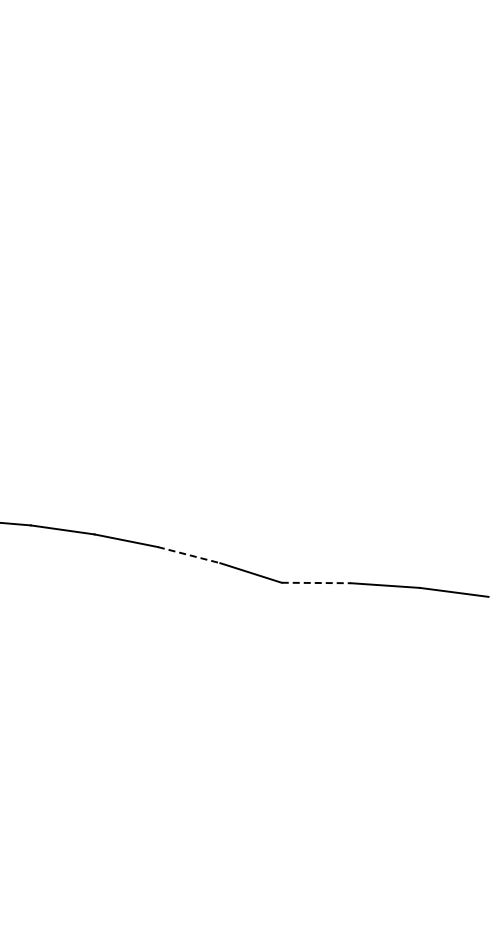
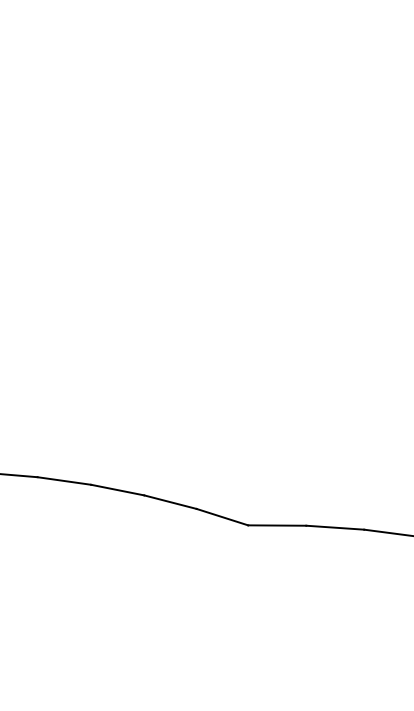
line: (189, 555) -> (170, 502), dashed -> solid
line: (316, 583) -> (277, 525), dashed -> solid

